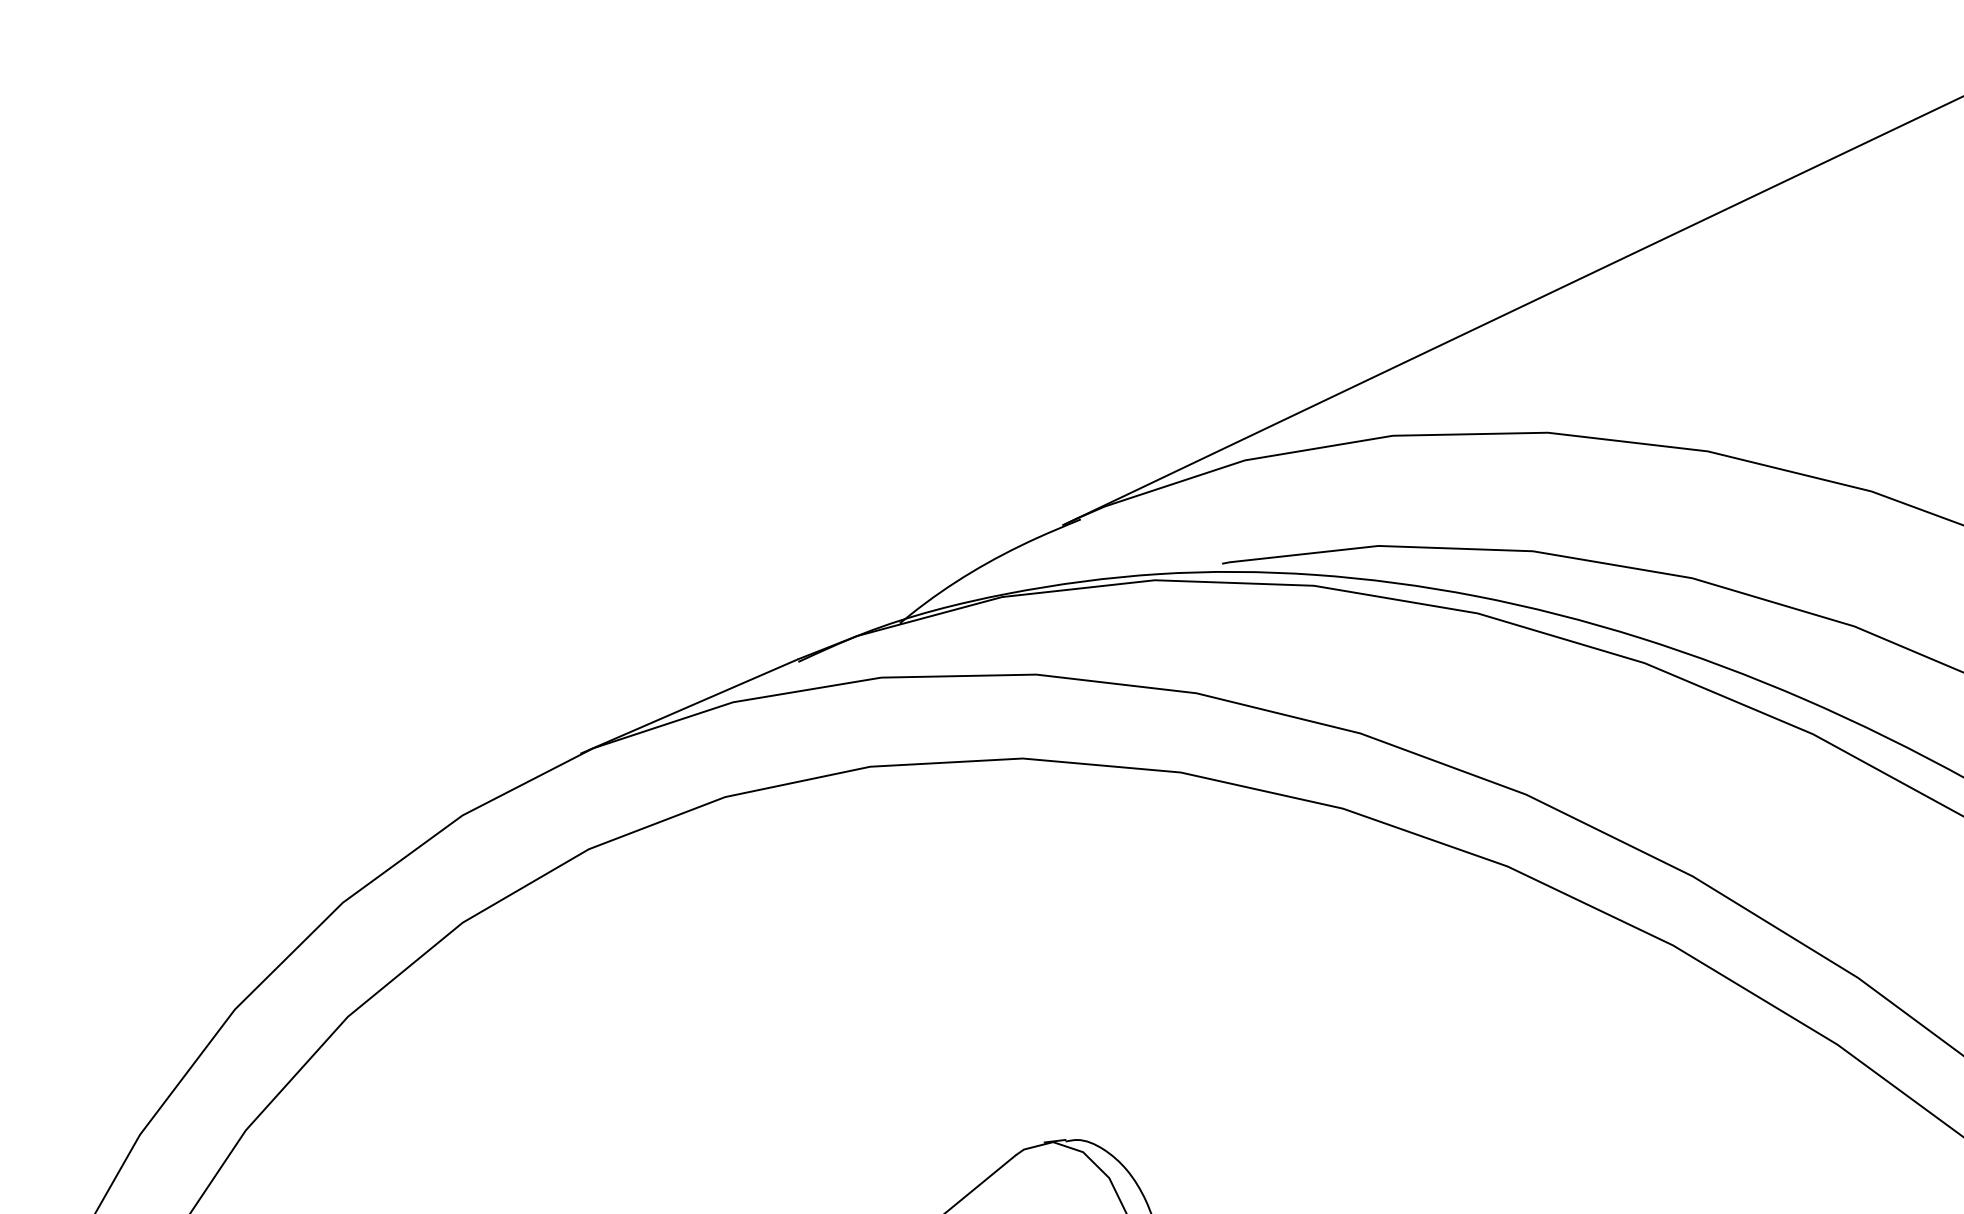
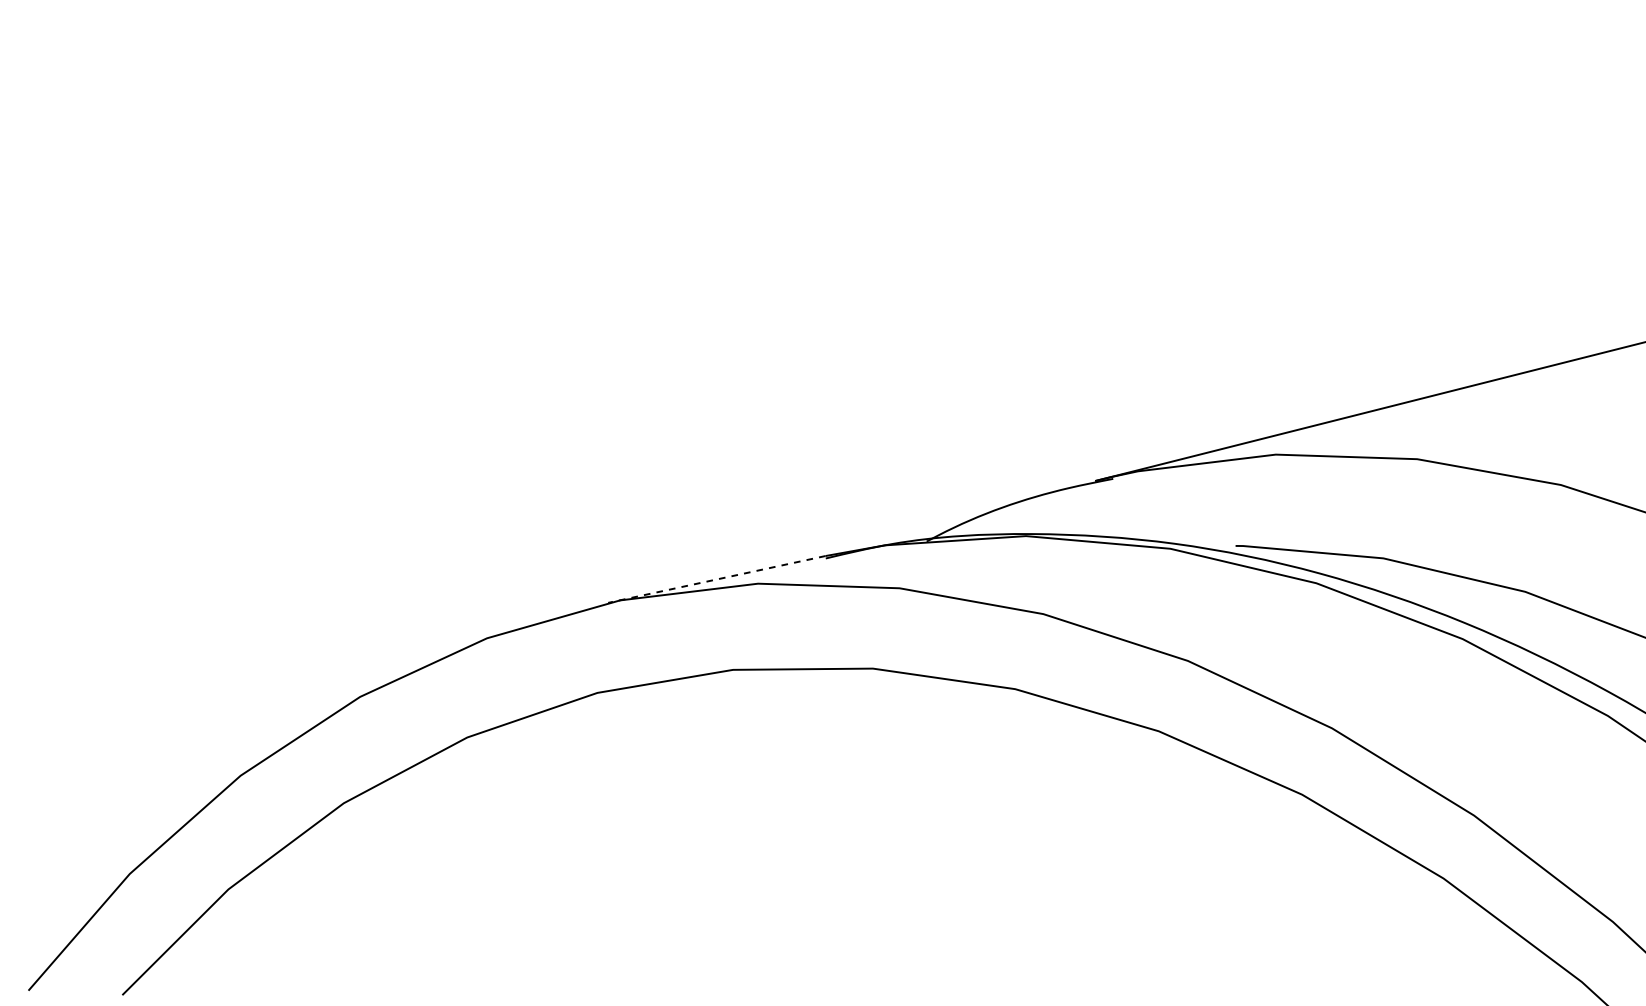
line: (689, 706) -> (716, 579), solid -> dashed

